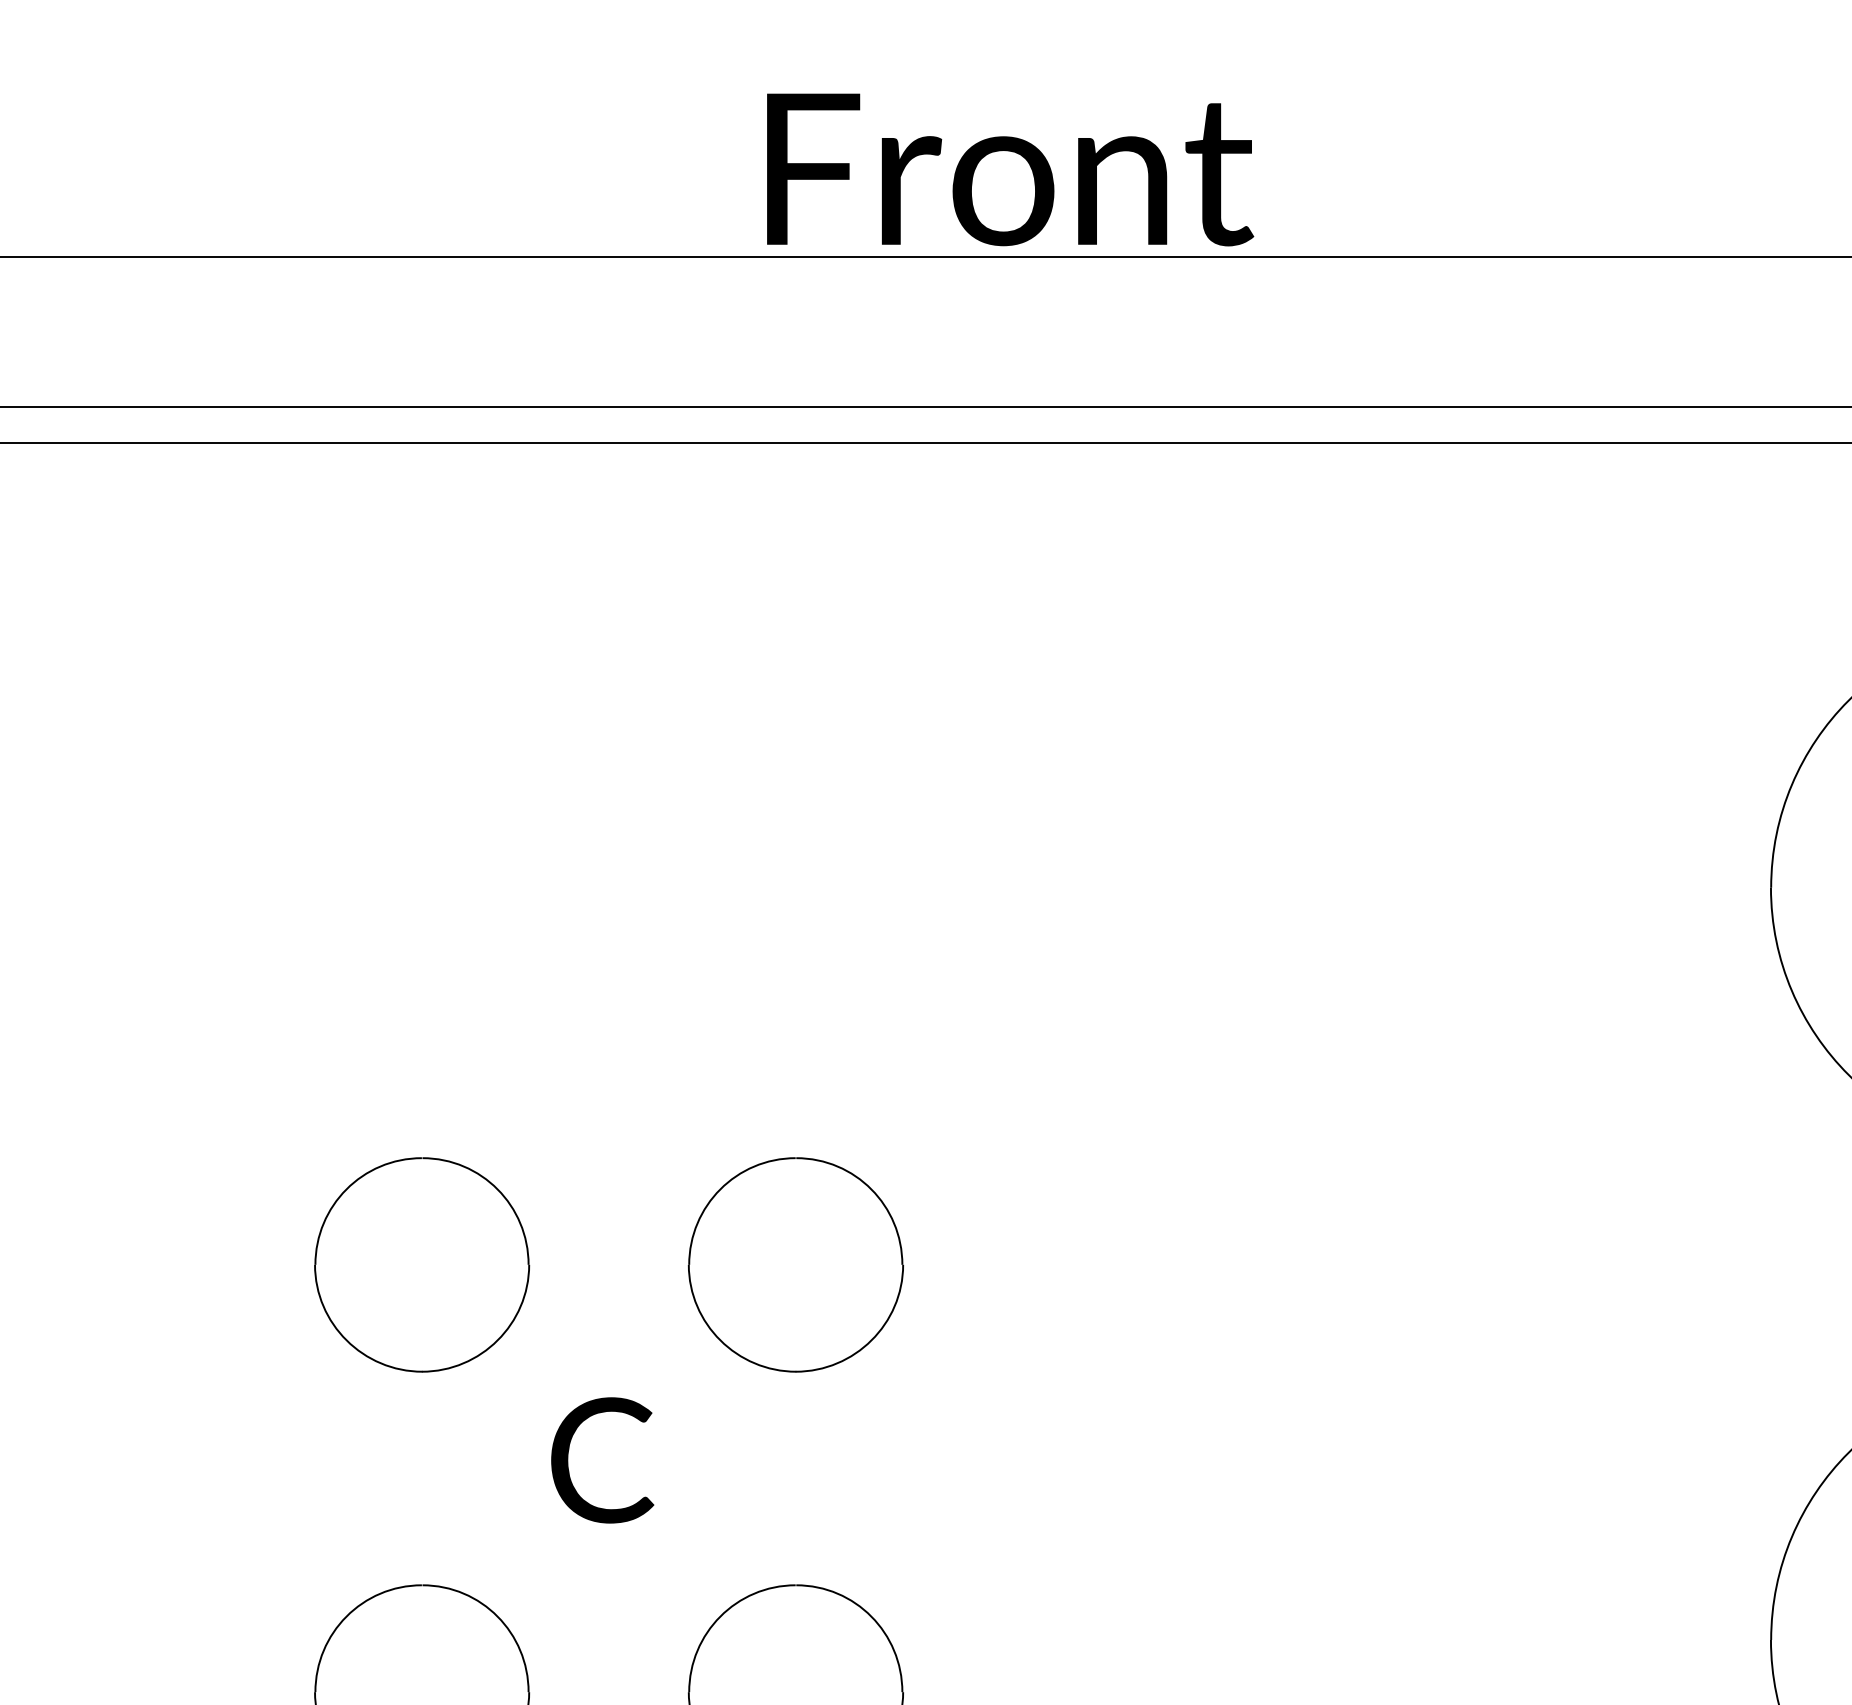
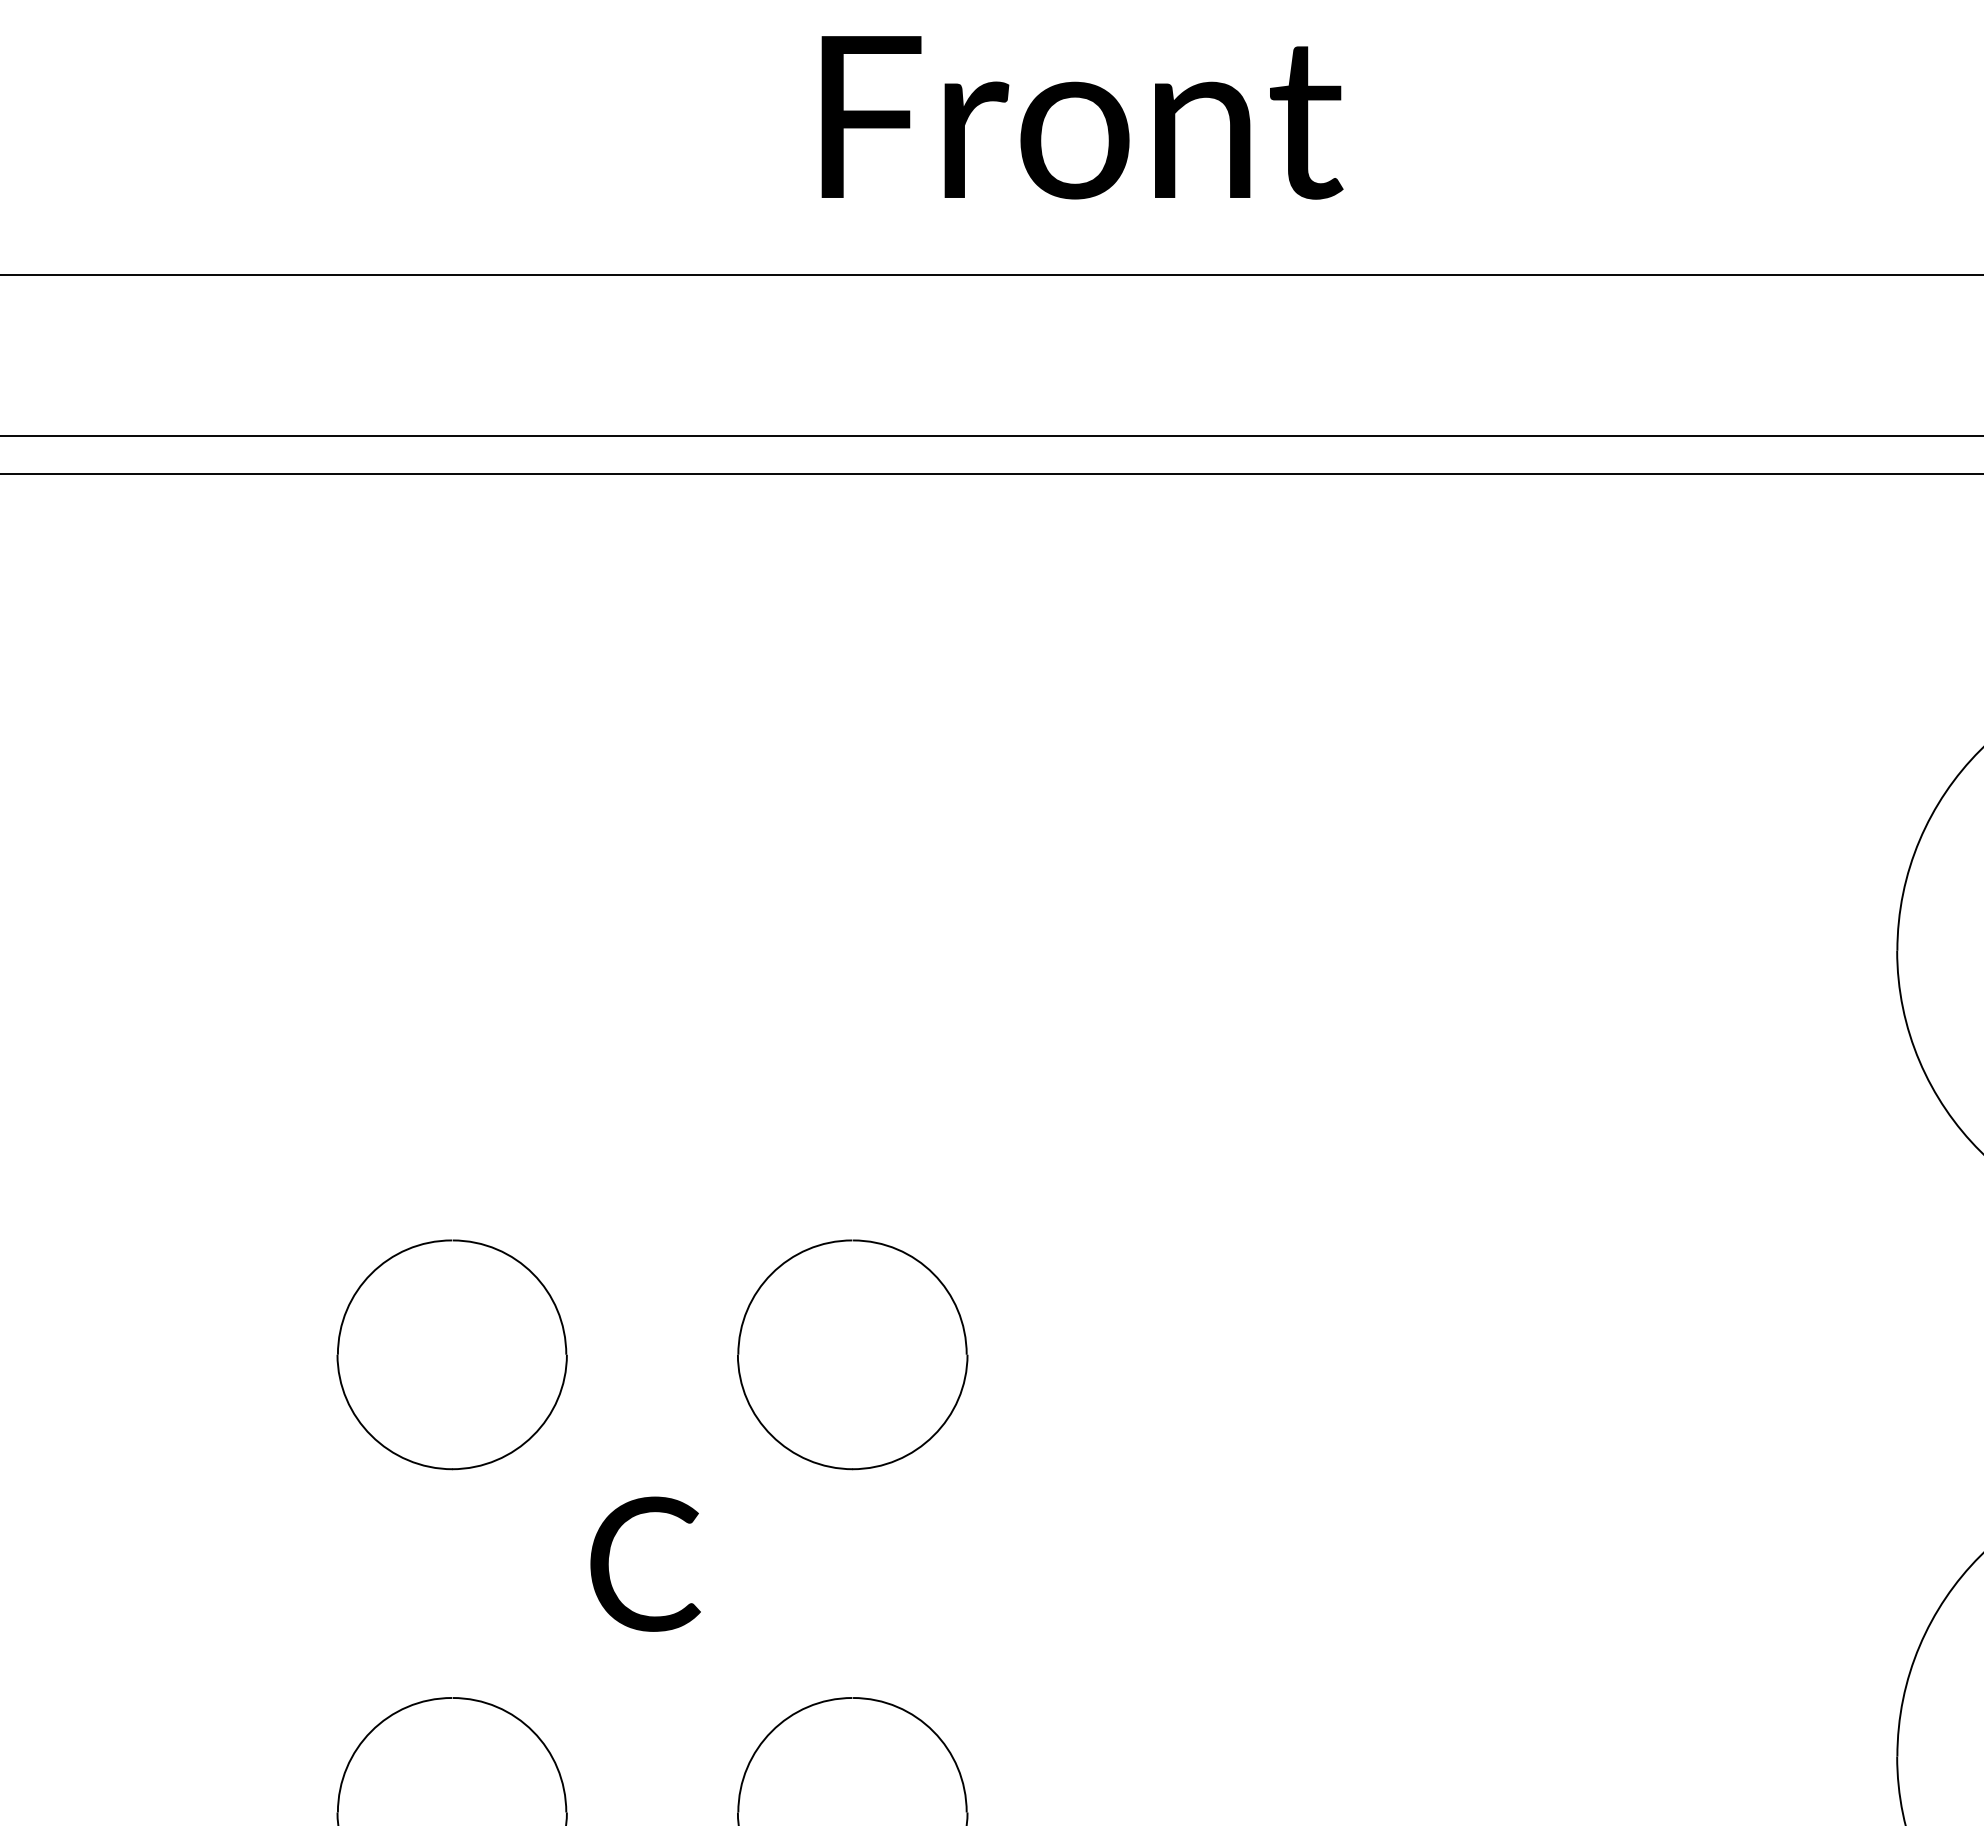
text: (1010, 169) -> (1082, 117), moved

